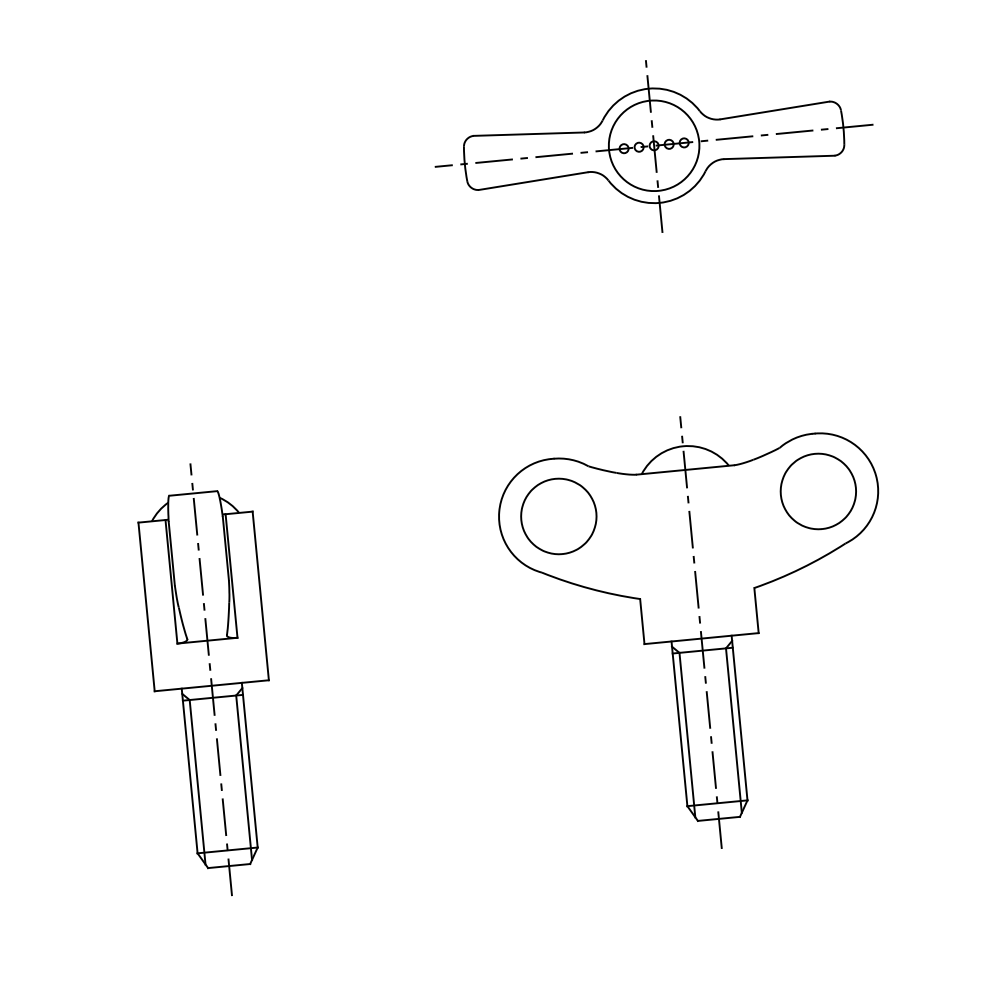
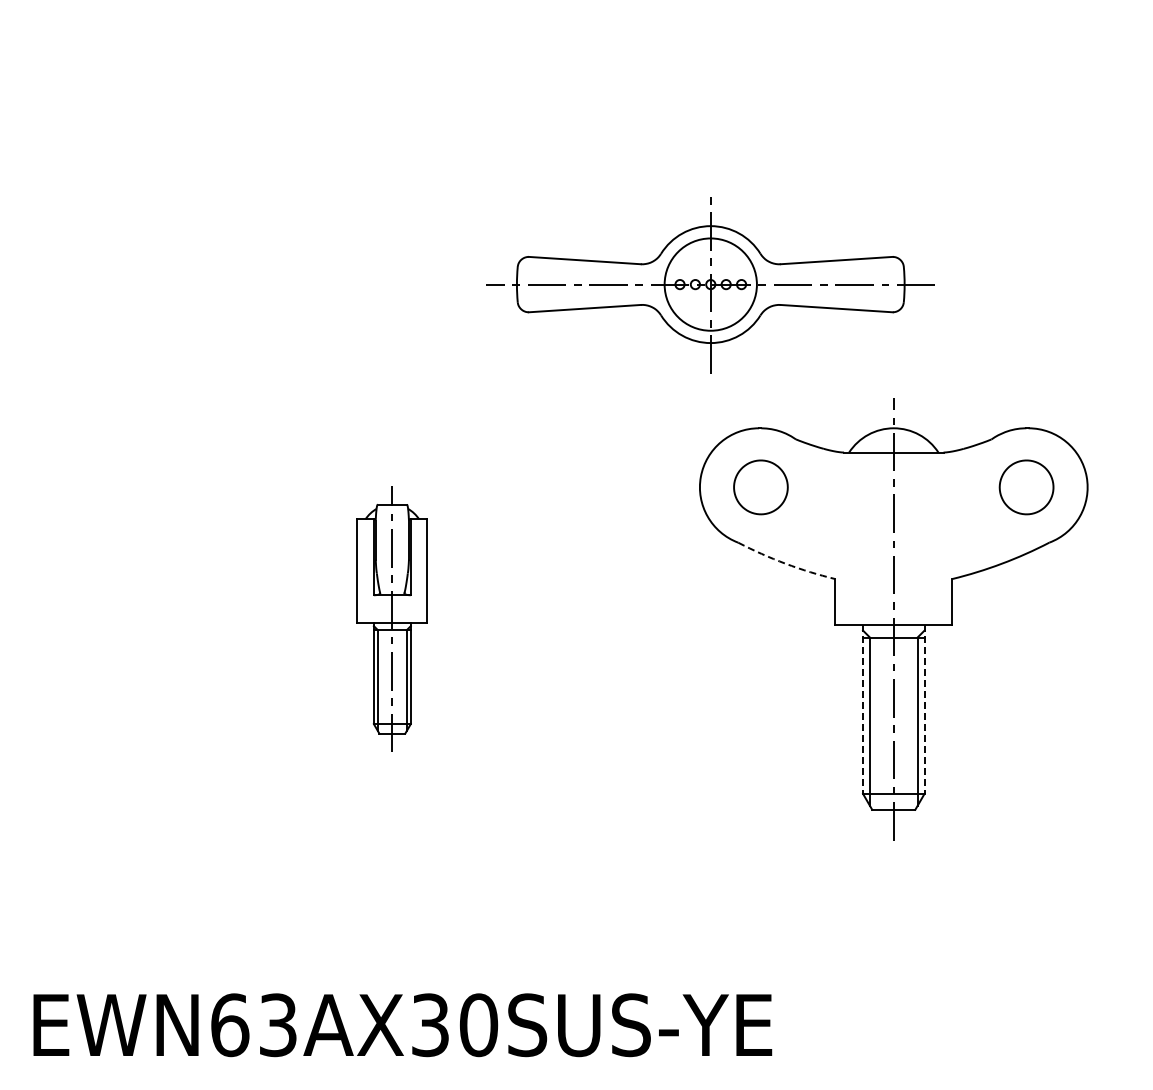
part: (653, 146) -> (710, 285), moved
part: (818, 491) -> (1026, 487), size x0.7
part: (558, 516) -> (760, 487), size x0.7
arc: (590, 588) -> (785, 563), solid -> dashed
part: (211, 680) -> (392, 619), size x0.6
line: (739, 718) -> (924, 710), solid -> dashed
line: (680, 724) -> (863, 710), solid -> dashed

